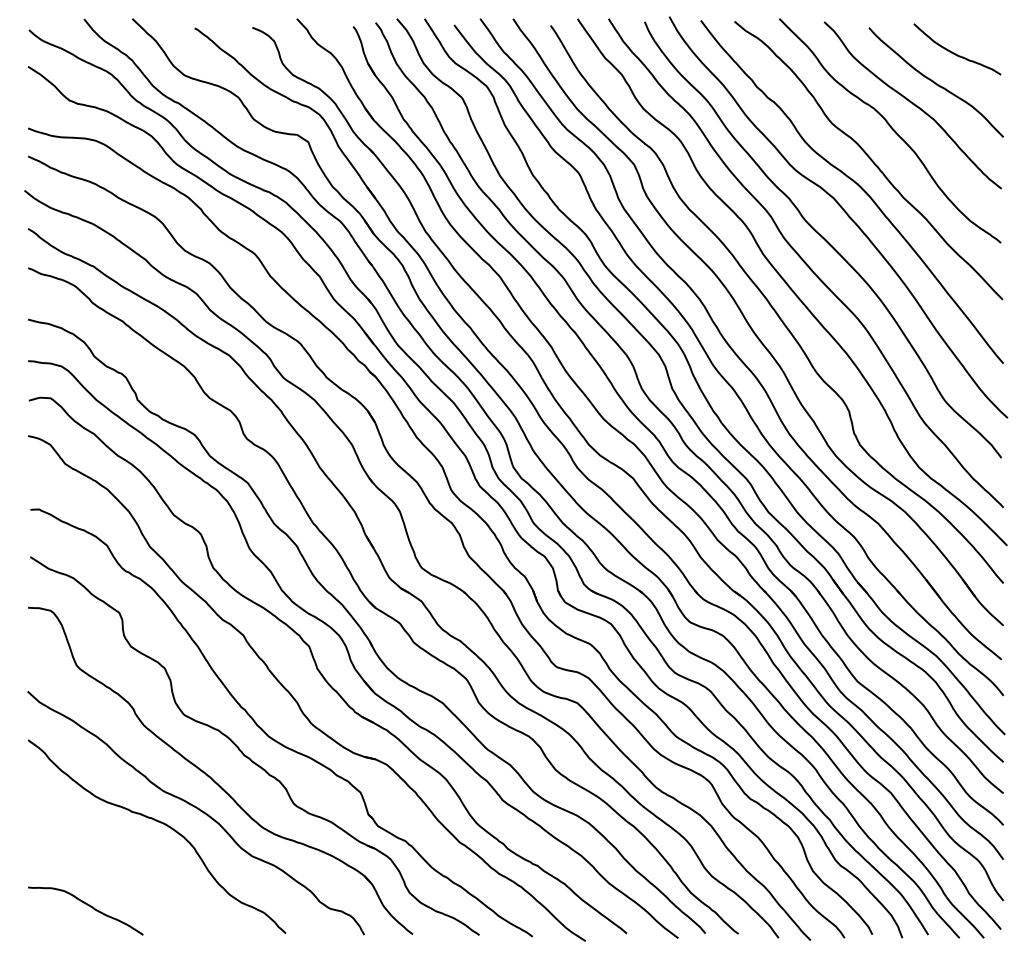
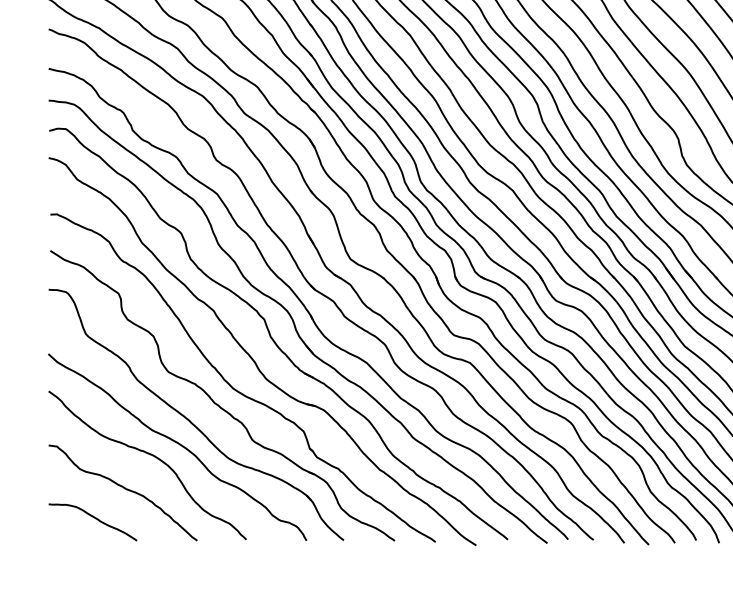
curve: (128, 868) -> (125, 489), added

